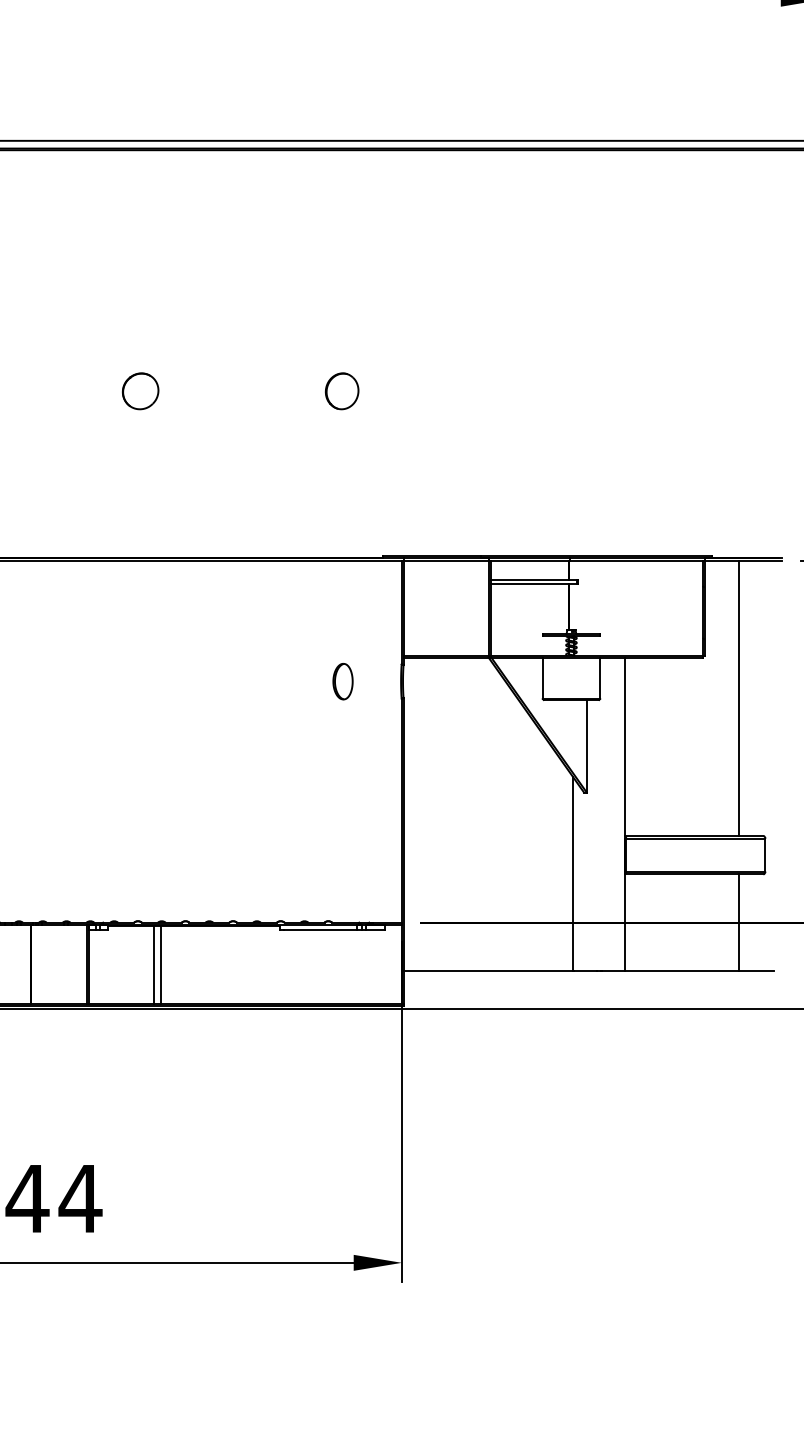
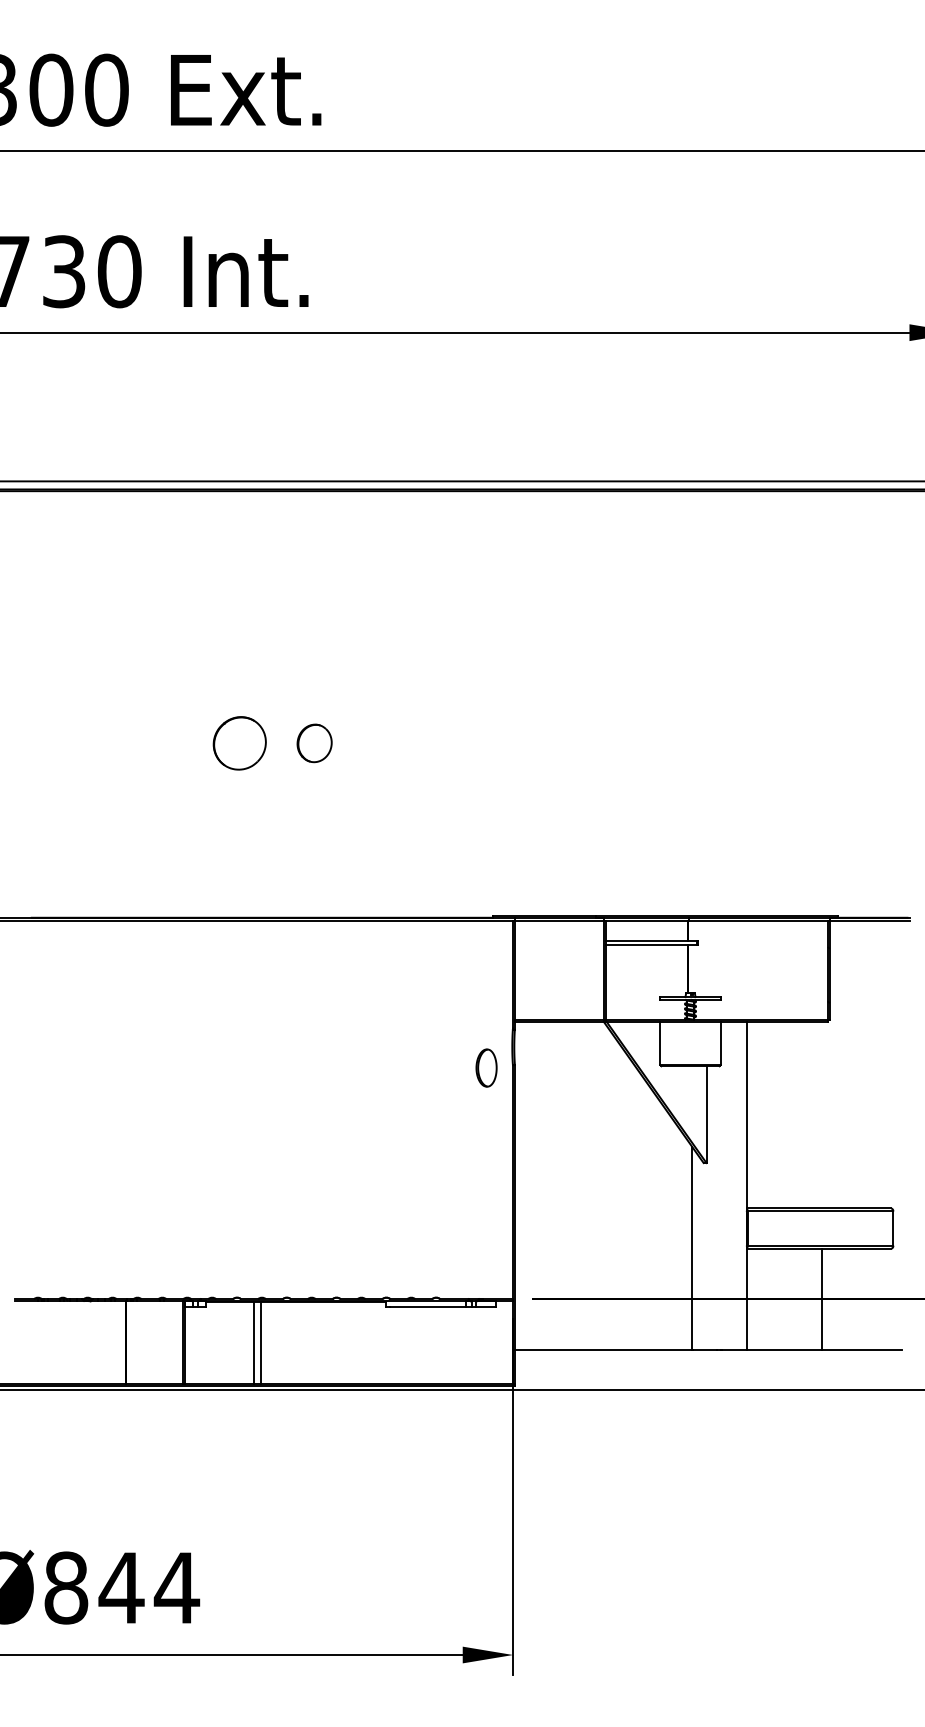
part: (140, 391) -> (239, 743), size x1.4
part: (342, 391) -> (314, 743), moved
part: (342, 681) -> (486, 1067), moved
line: (739, 698) -> (866, 1064), removed
line: (739, 922) -> (822, 1298), moved

